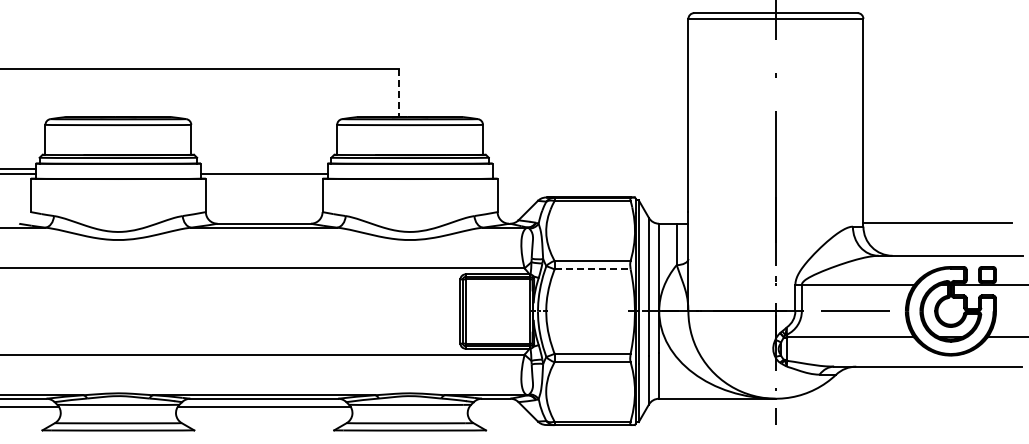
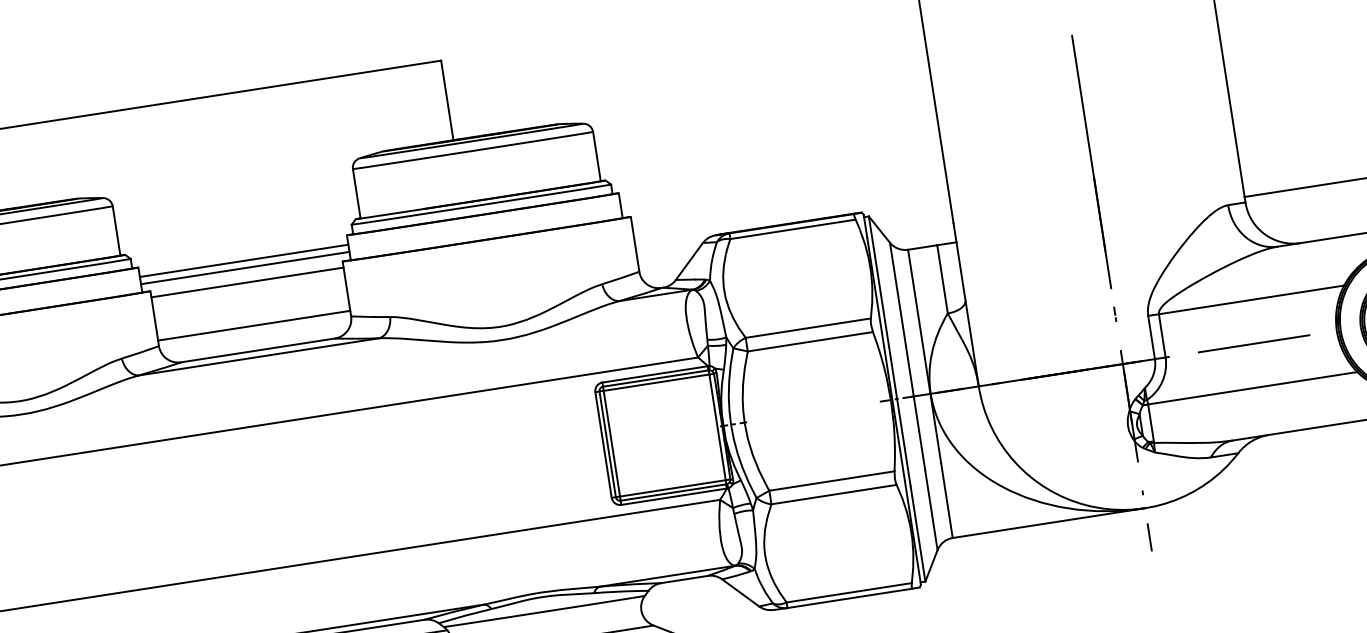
line: (399, 93) -> (447, 101), dashed -> solid
line: (263, 169) -> (242, 261), added
line: (263, 182) -> (246, 282), added
line: (263, 208) -> (252, 325), added
line: (593, 269) -> (811, 341), dashed -> solid

